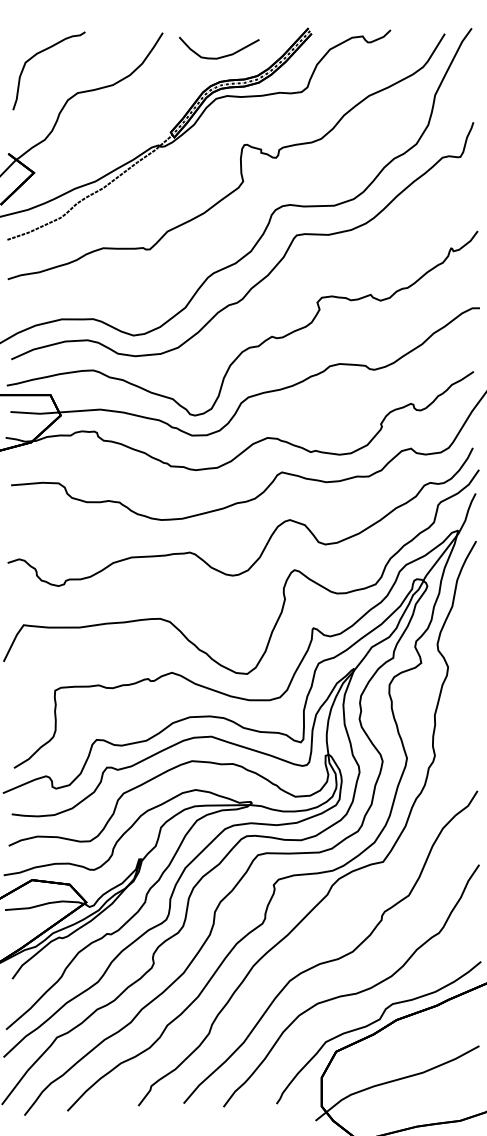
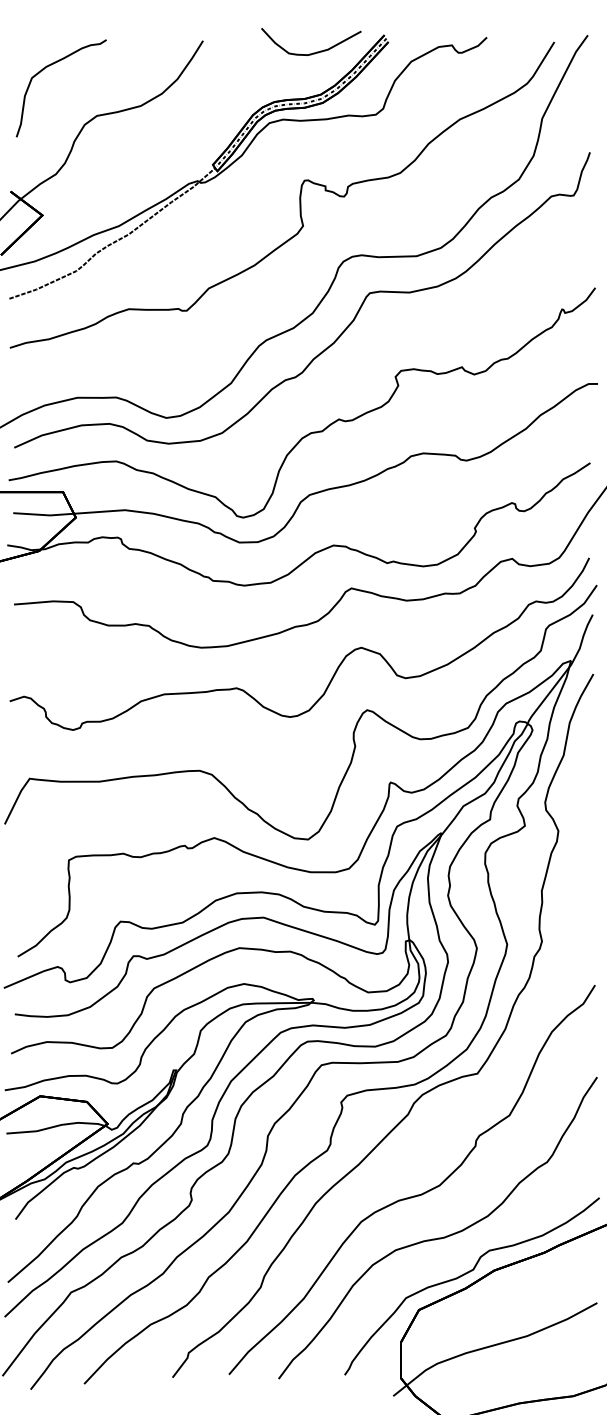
curve: (223, 55) -> (316, 51), moved

